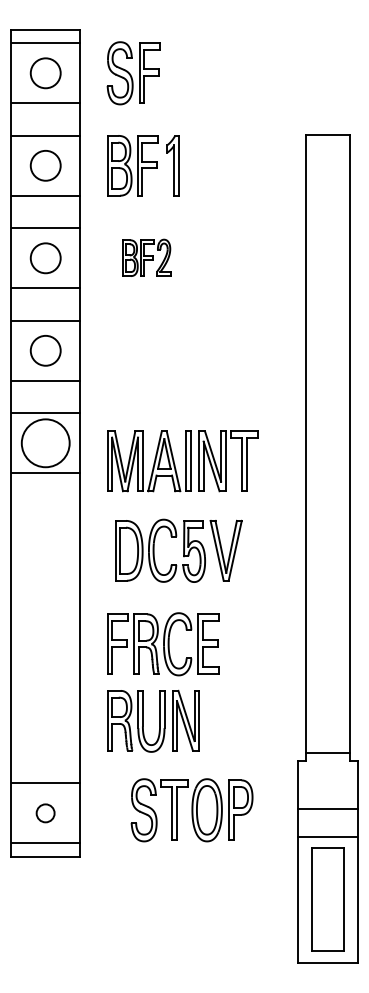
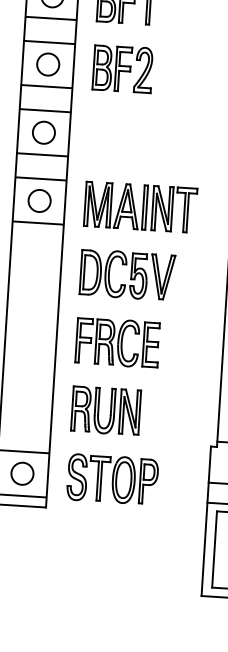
part: (146, 257) -> (122, 68), size x1.67
circle: (45, 443) -> (39, 201), size x0.62
part: (182, 461) -> (140, 207), moved
part: (178, 550) -> (127, 274), moved
part: (163, 644) -> (117, 342), moved
part: (191, 810) -> (112, 479), moved
circle: (45, 813) -> (22, 473), size x1.67

